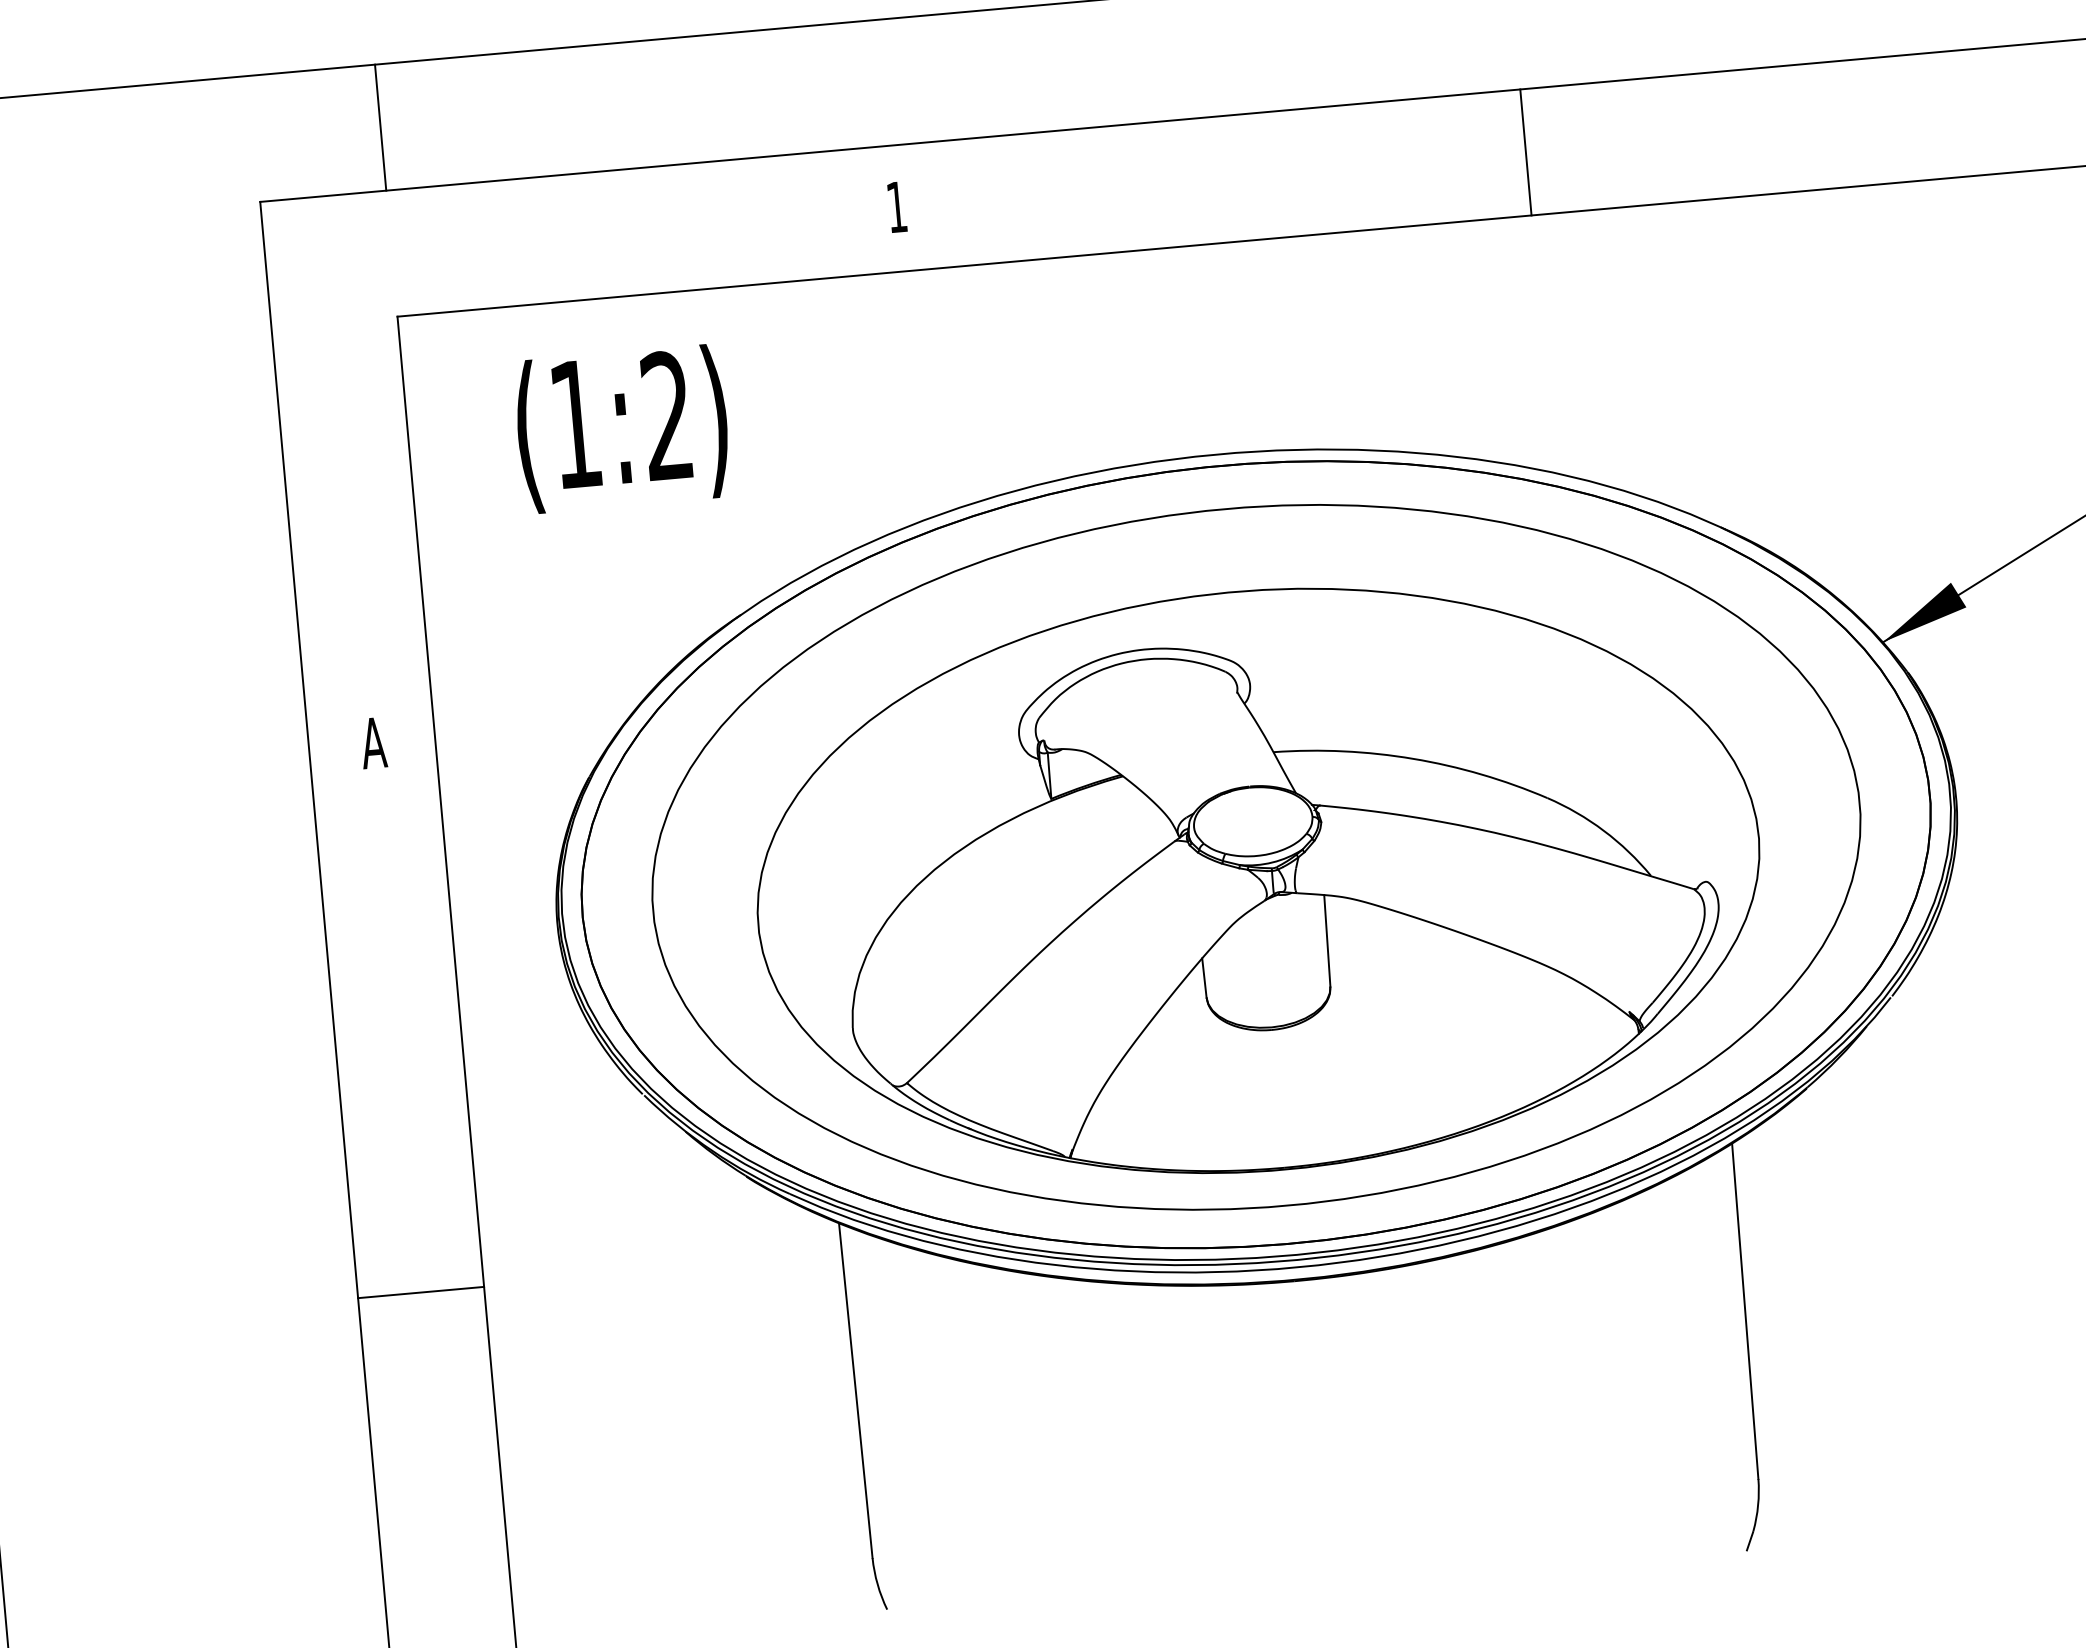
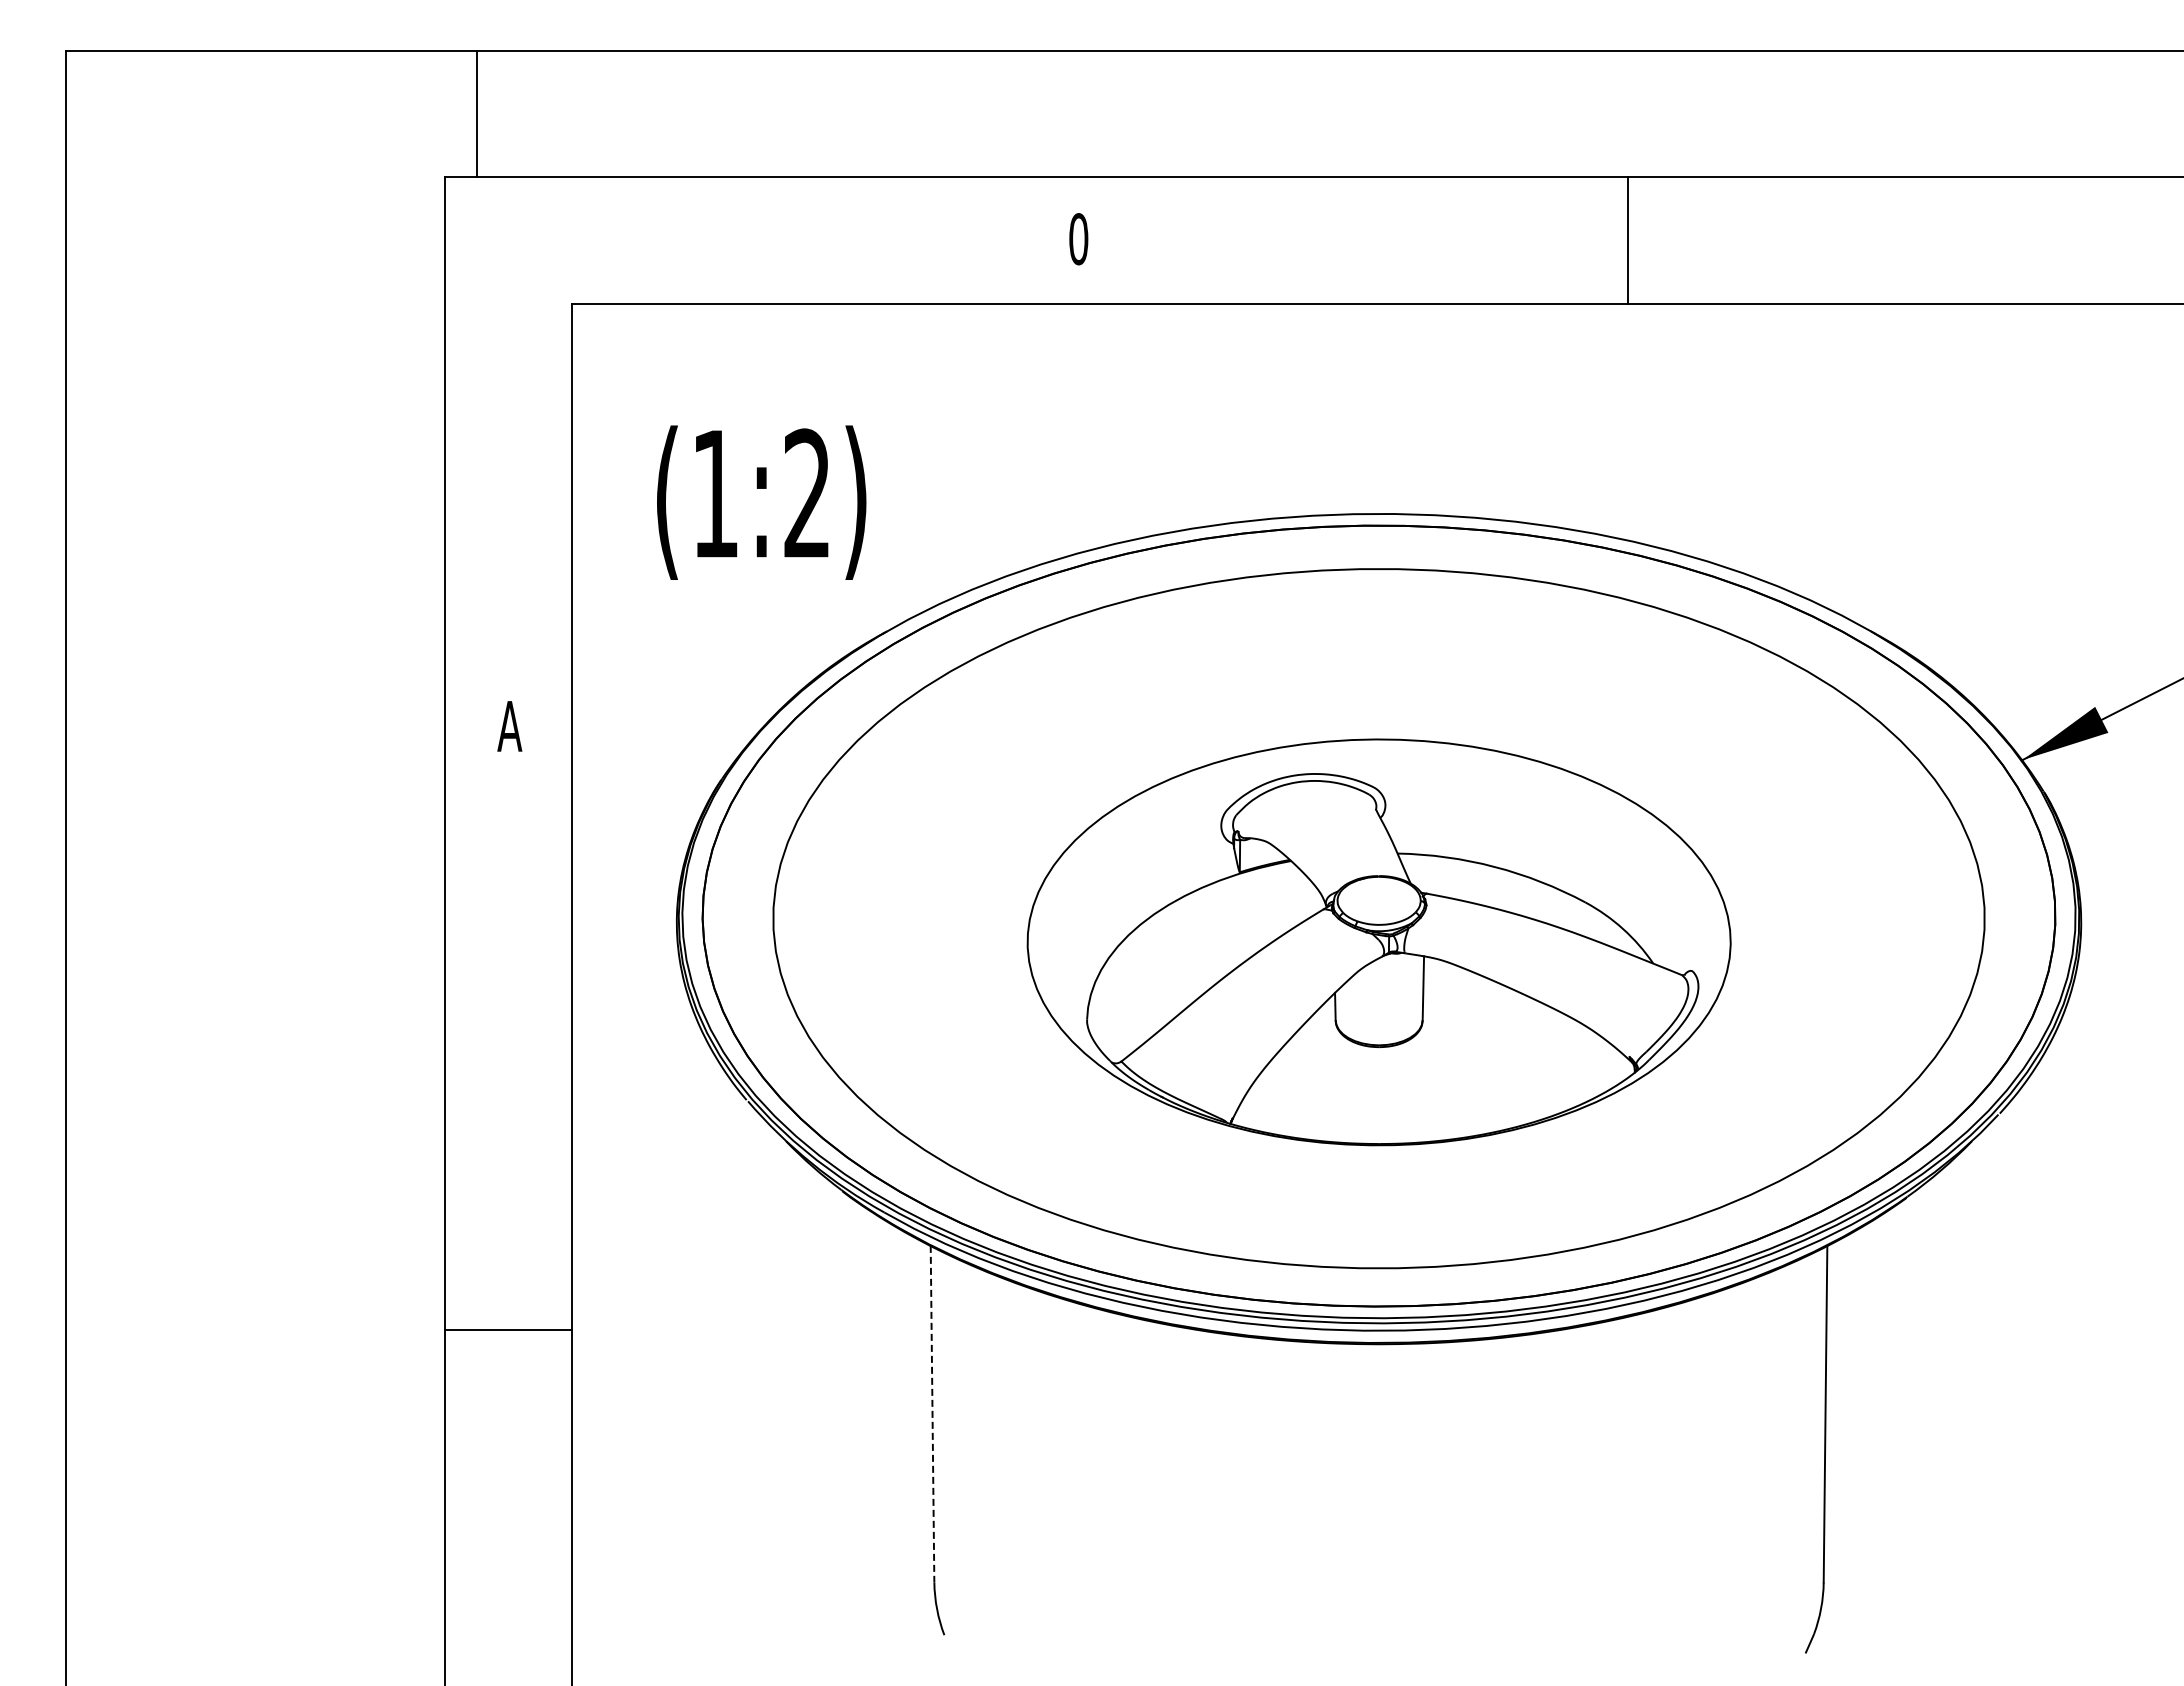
line: (380, 127) -> (476, 113), moved
line: (1526, 152) -> (1628, 240), moved
text: (896, 207) -> (1078, 239), 1 -> 0
text: (622, 428) -> (761, 502), moved
part: (1259, 881) -> (1379, 942), size x0.7
line: (421, 1292) -> (508, 1329), moved
line: (855, 1390) -> (932, 1414), solid -> dashed

